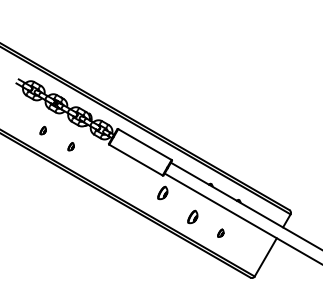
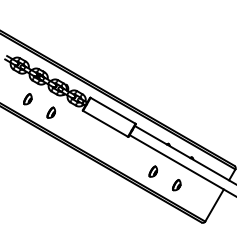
part: (42, 130) -> (27, 98), size x1.67
part: (70, 146) -> (50, 112), size x1.67
part: (162, 192) -> (127, 151), removed
part: (220, 233) -> (176, 185), size x1.67

